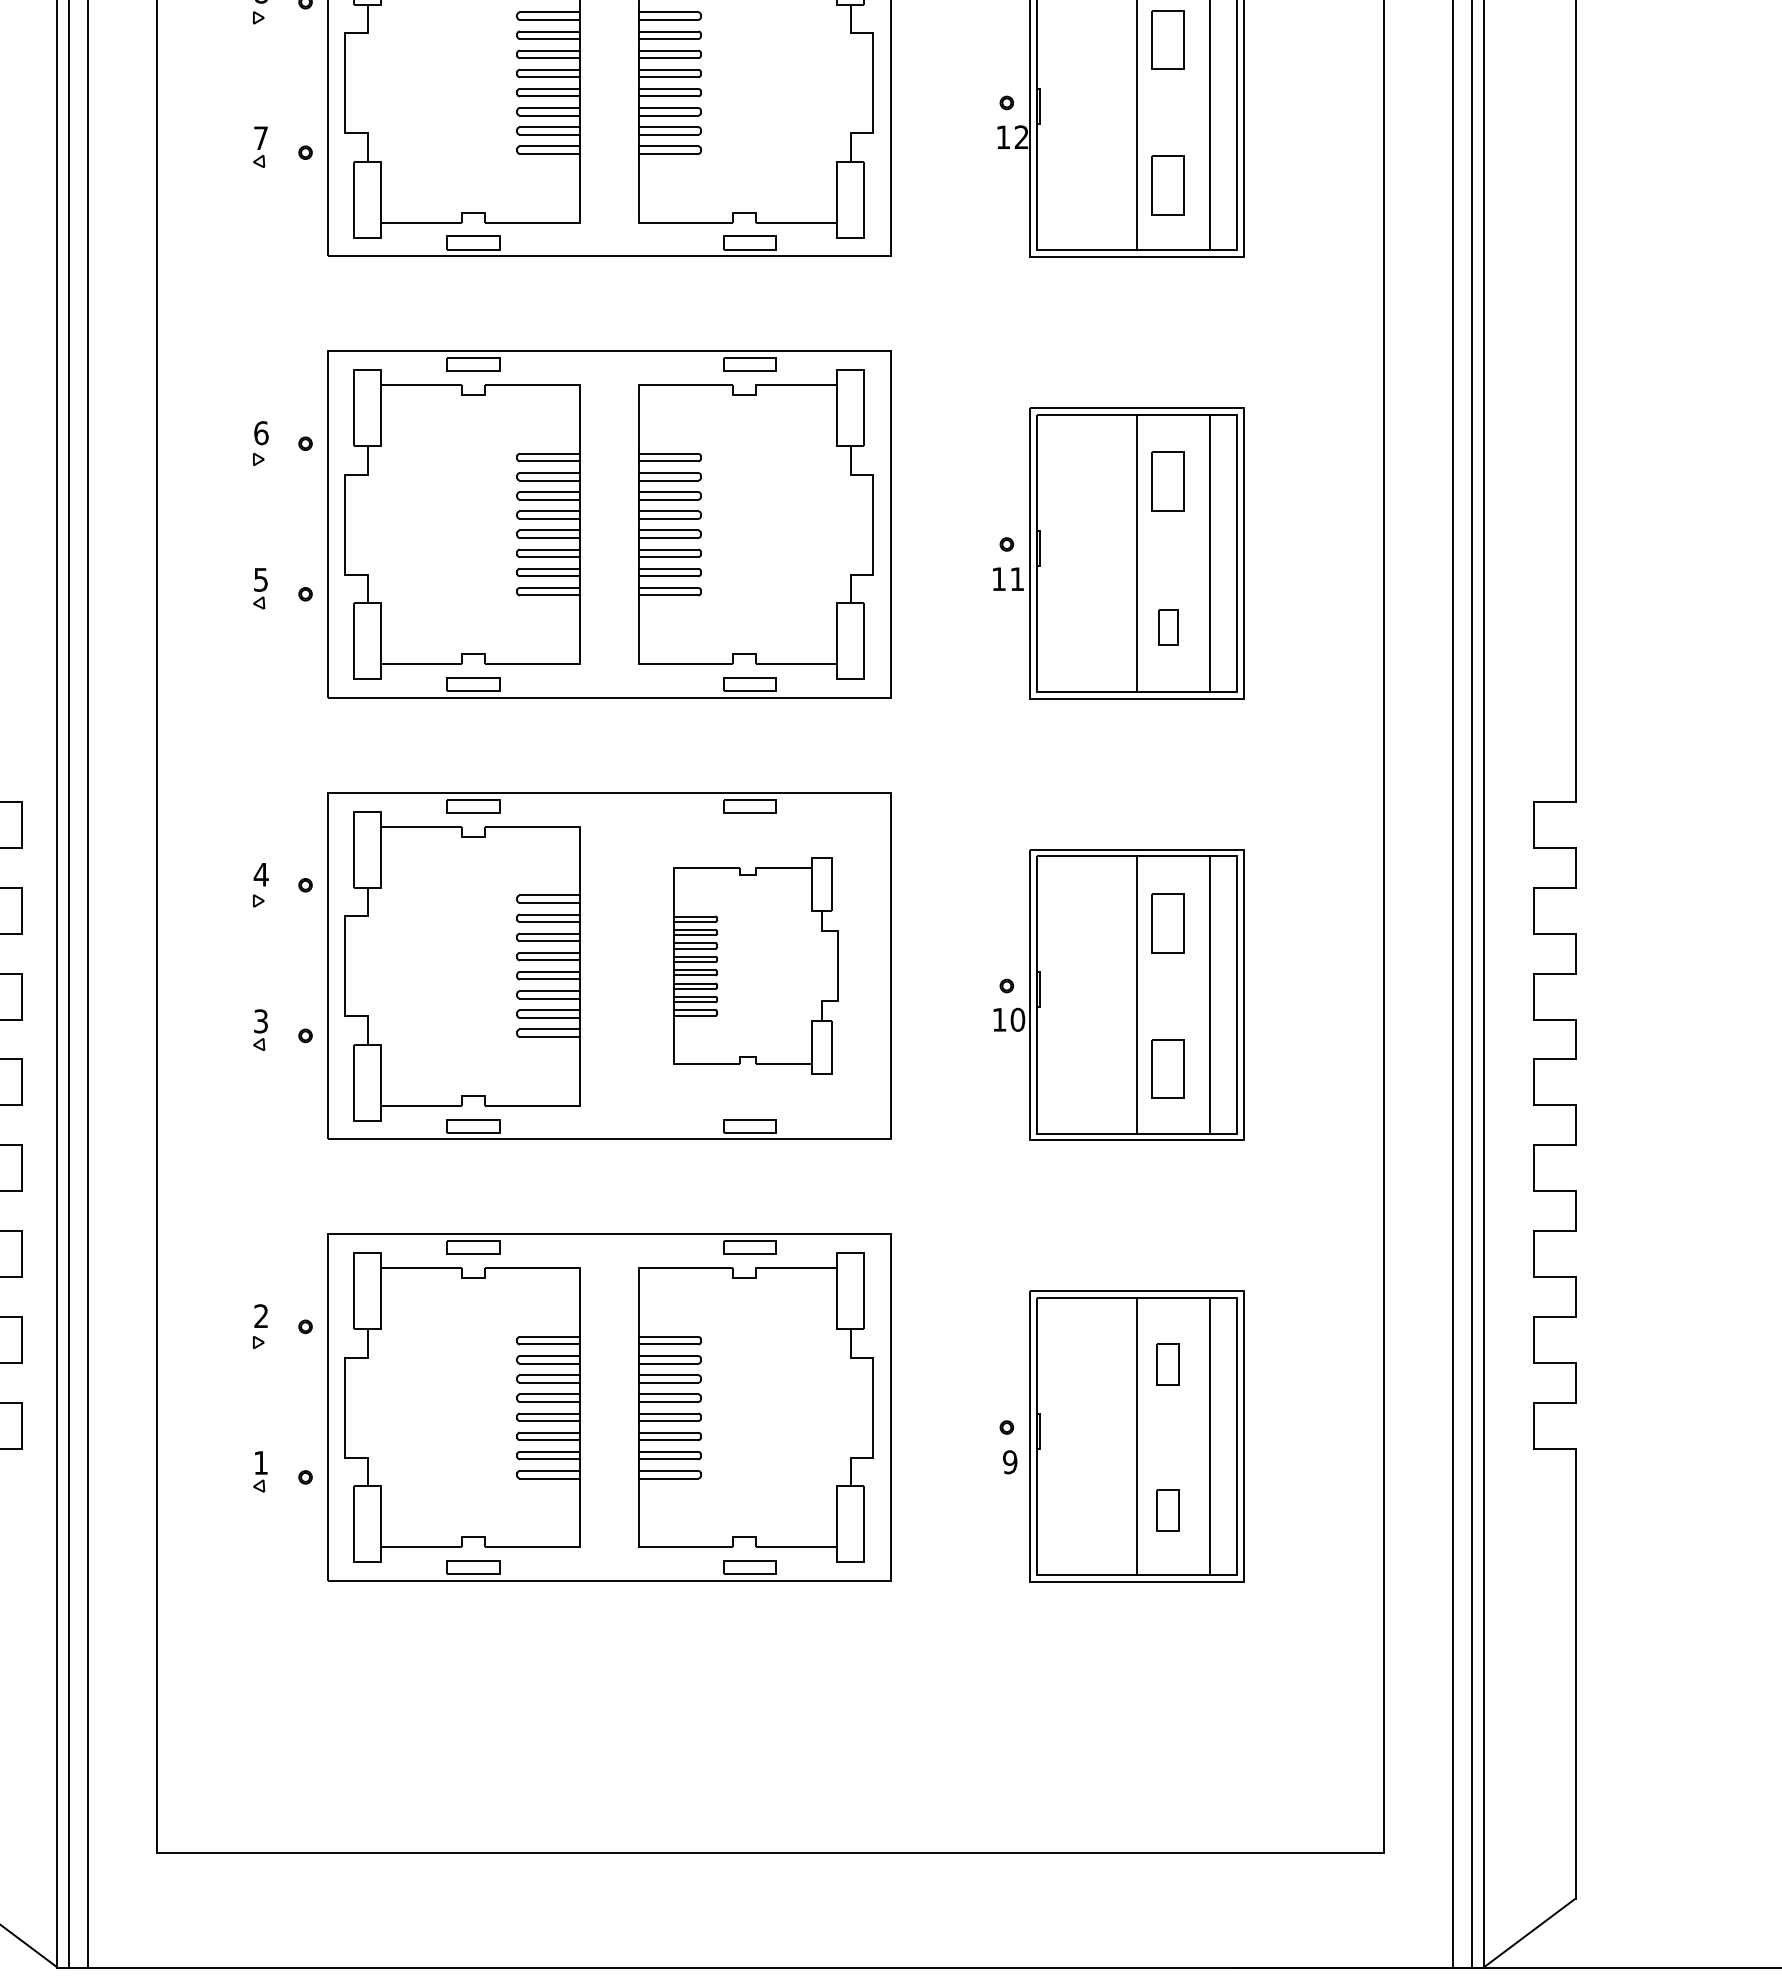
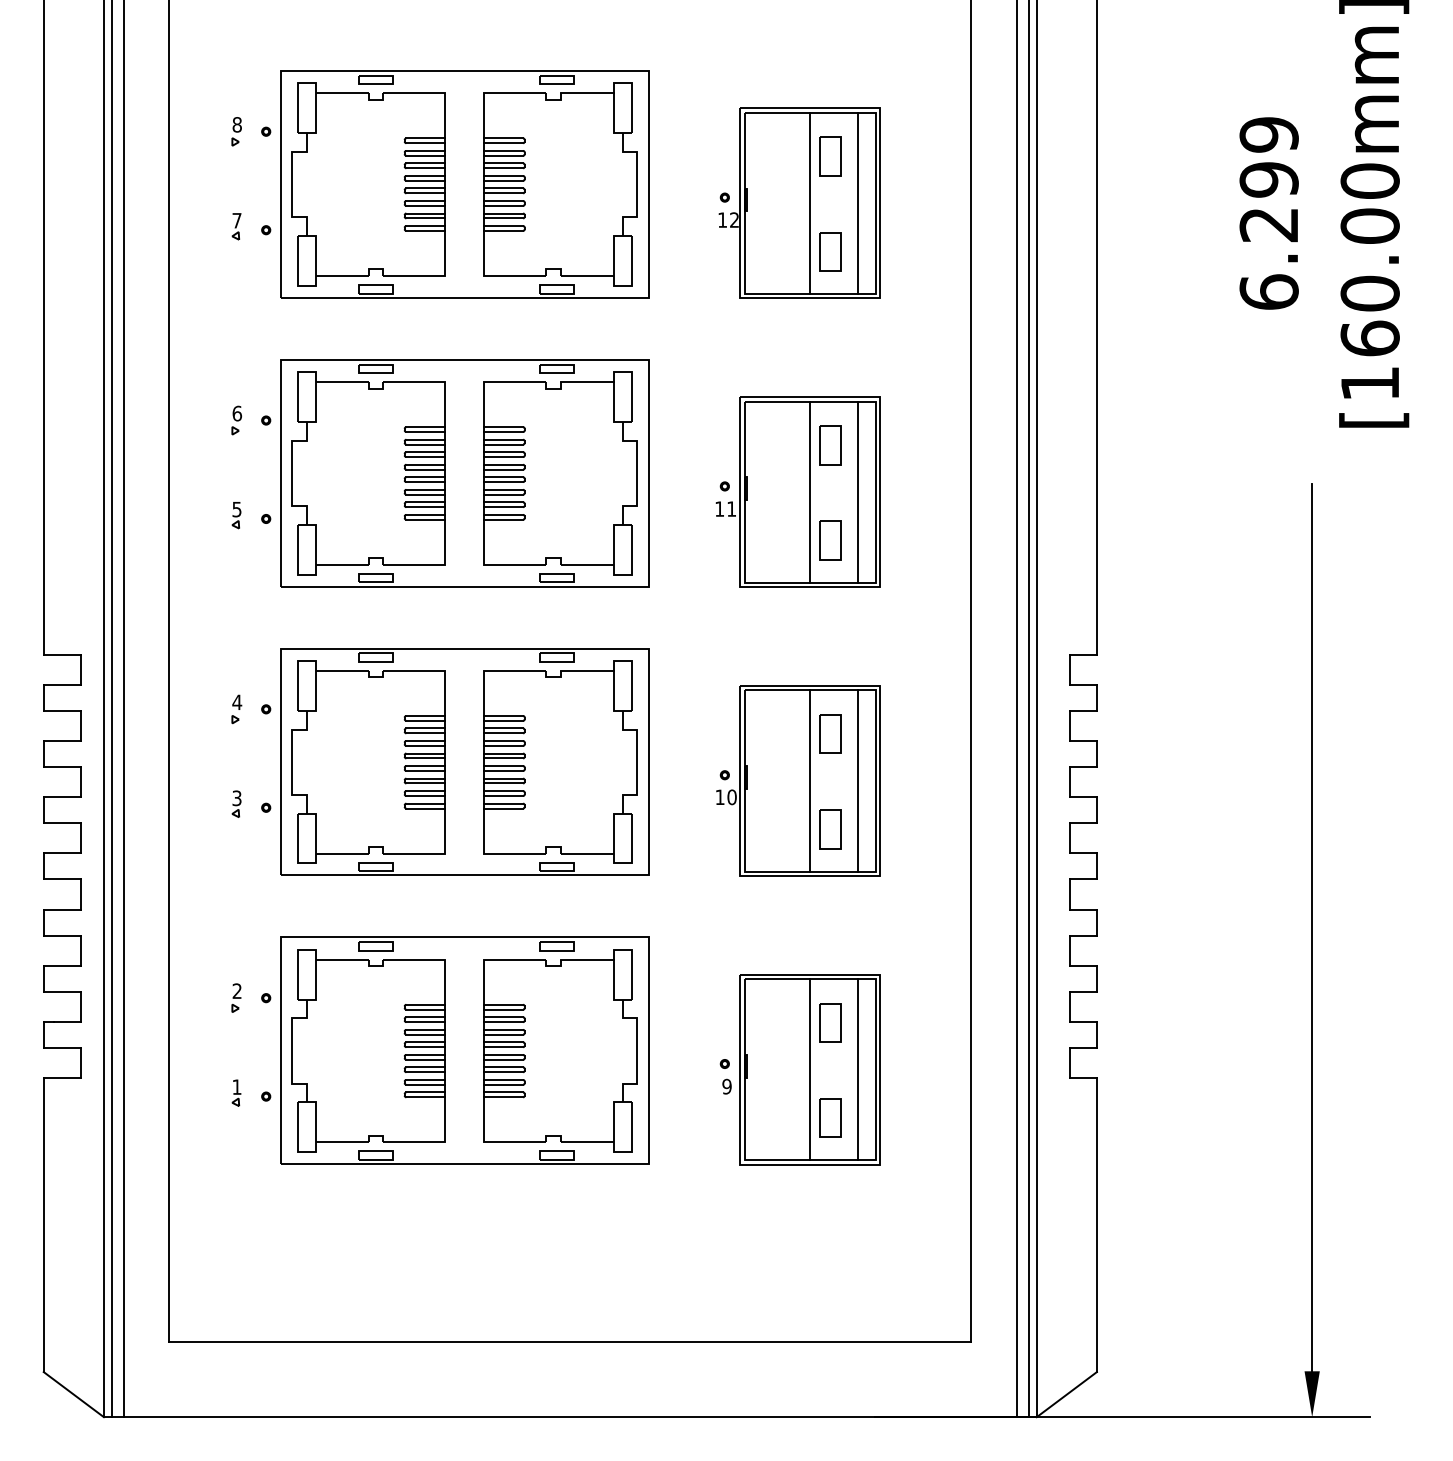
part: (1168, 627) -> (830, 540), size x1.67
part: (755, 965) -> (560, 761), size x1.43
part: (1168, 1364) -> (830, 1022), size x1.43
part: (1168, 1509) -> (830, 1117), size x1.43

